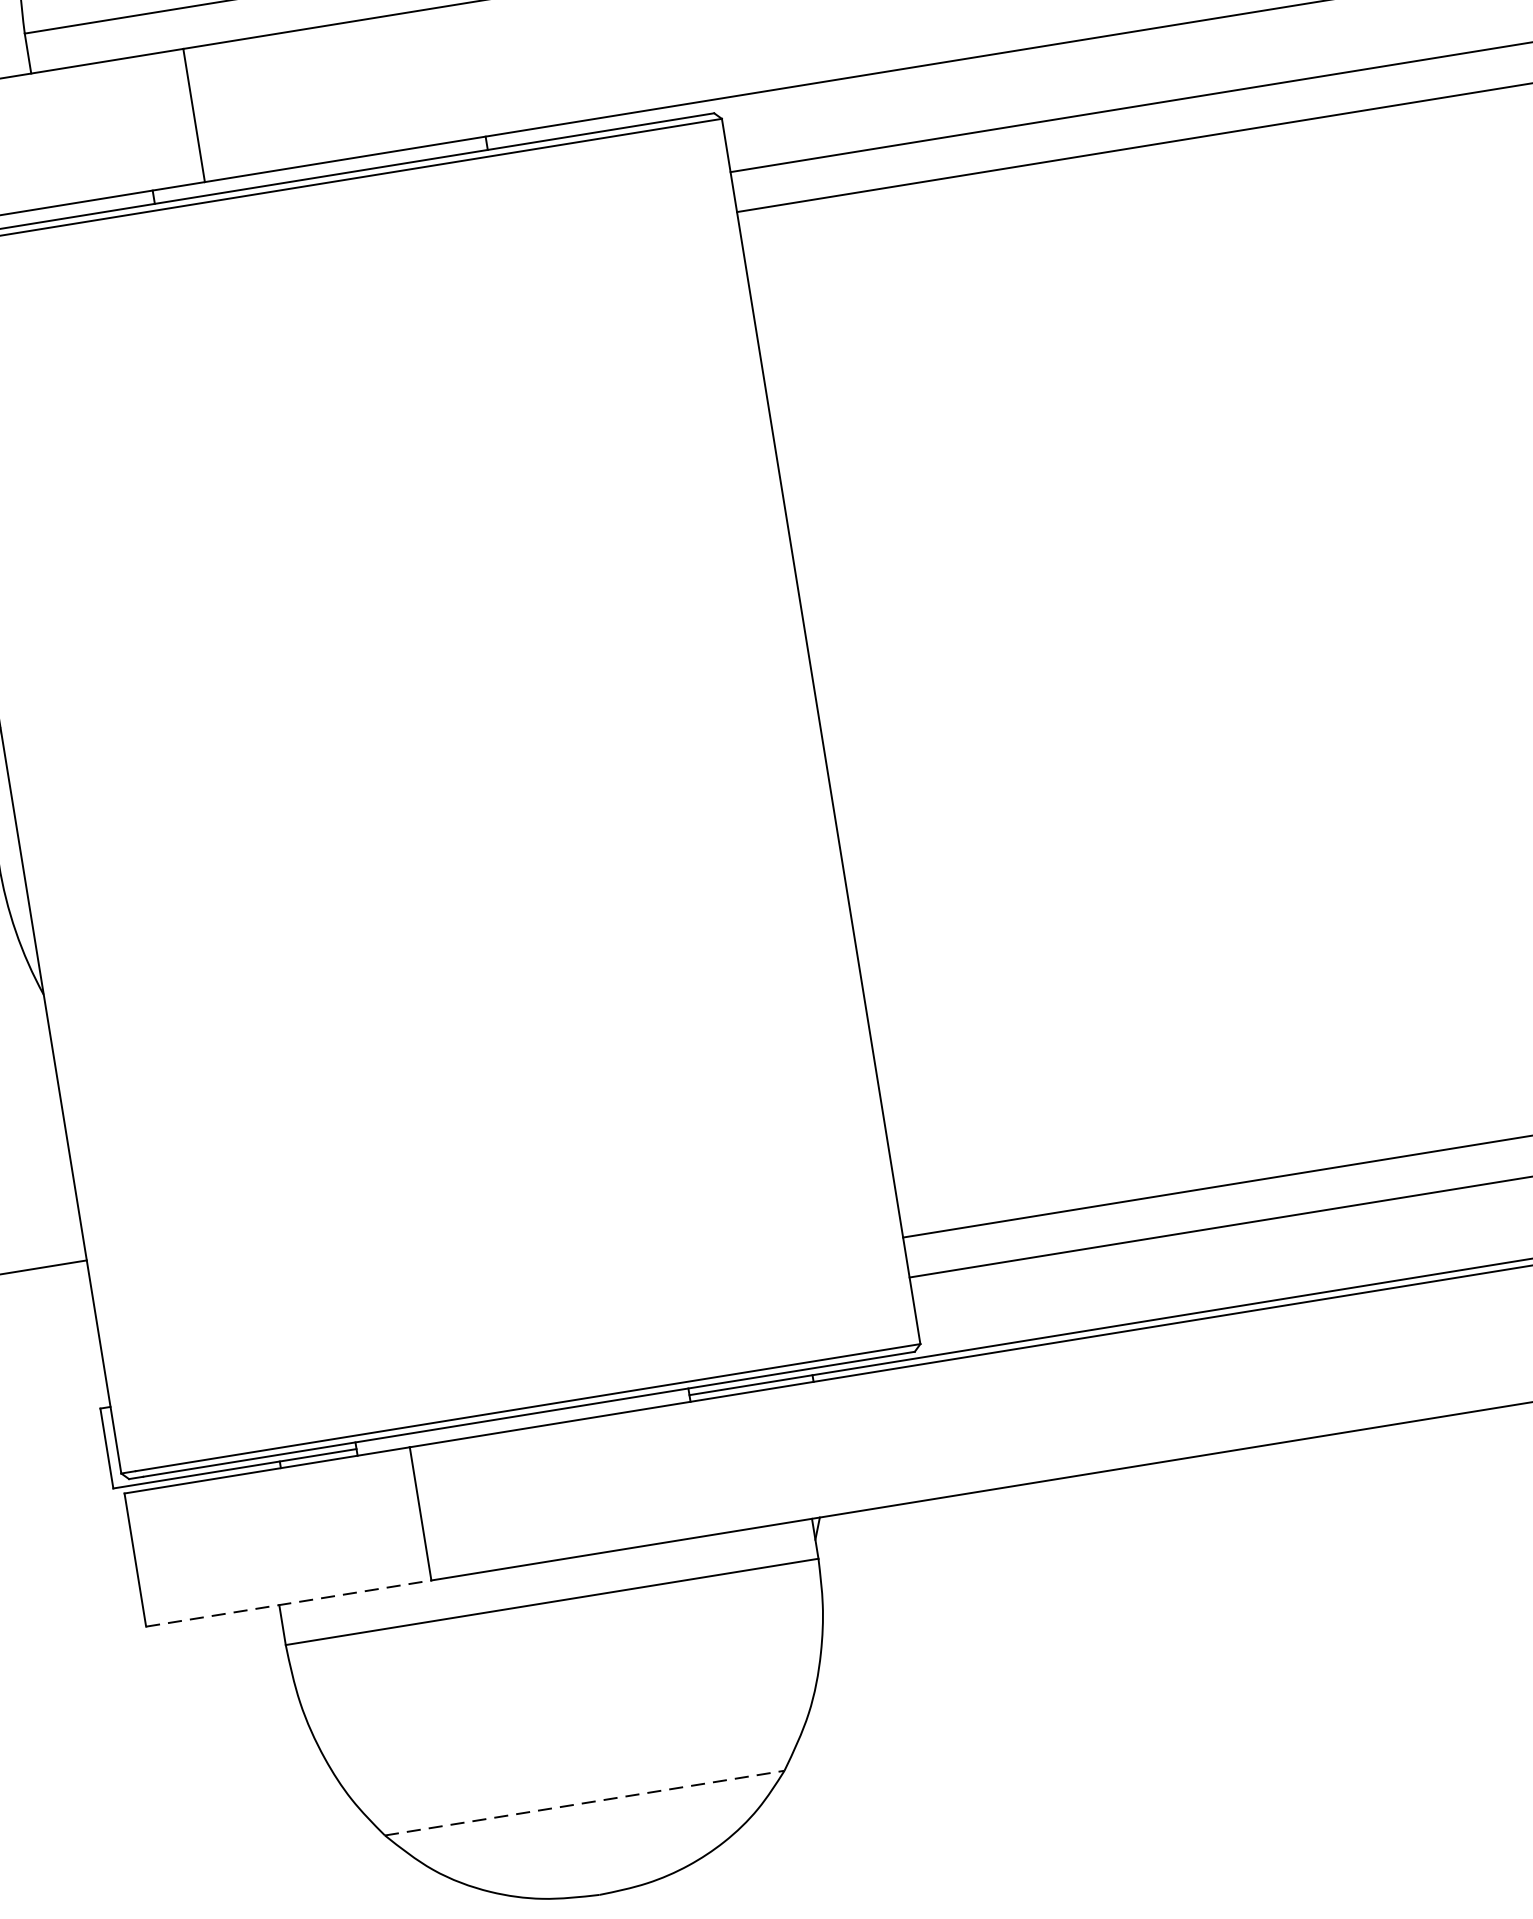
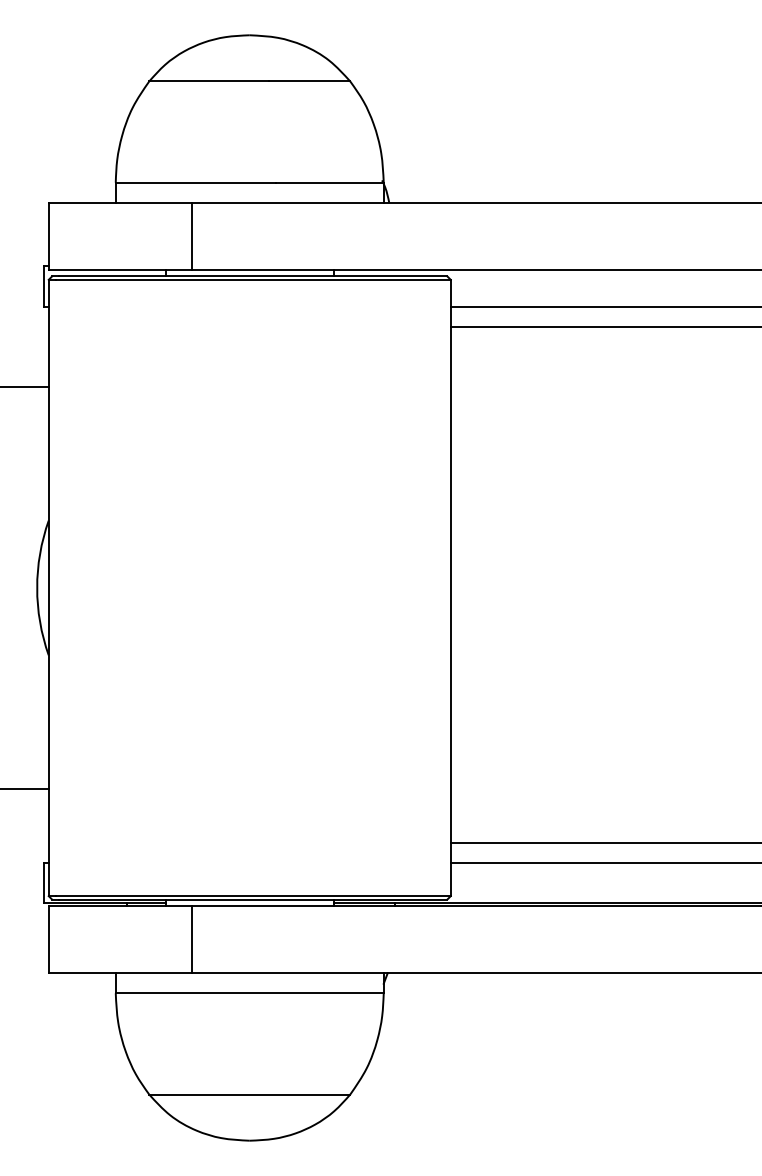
line: (288, 1604) -> (120, 973), dashed -> solid
line: (586, 1802) -> (250, 1094), dashed -> solid

